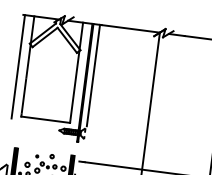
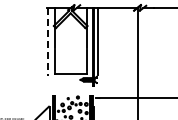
line: (18, 67) -> (48, 42), solid -> dashed

